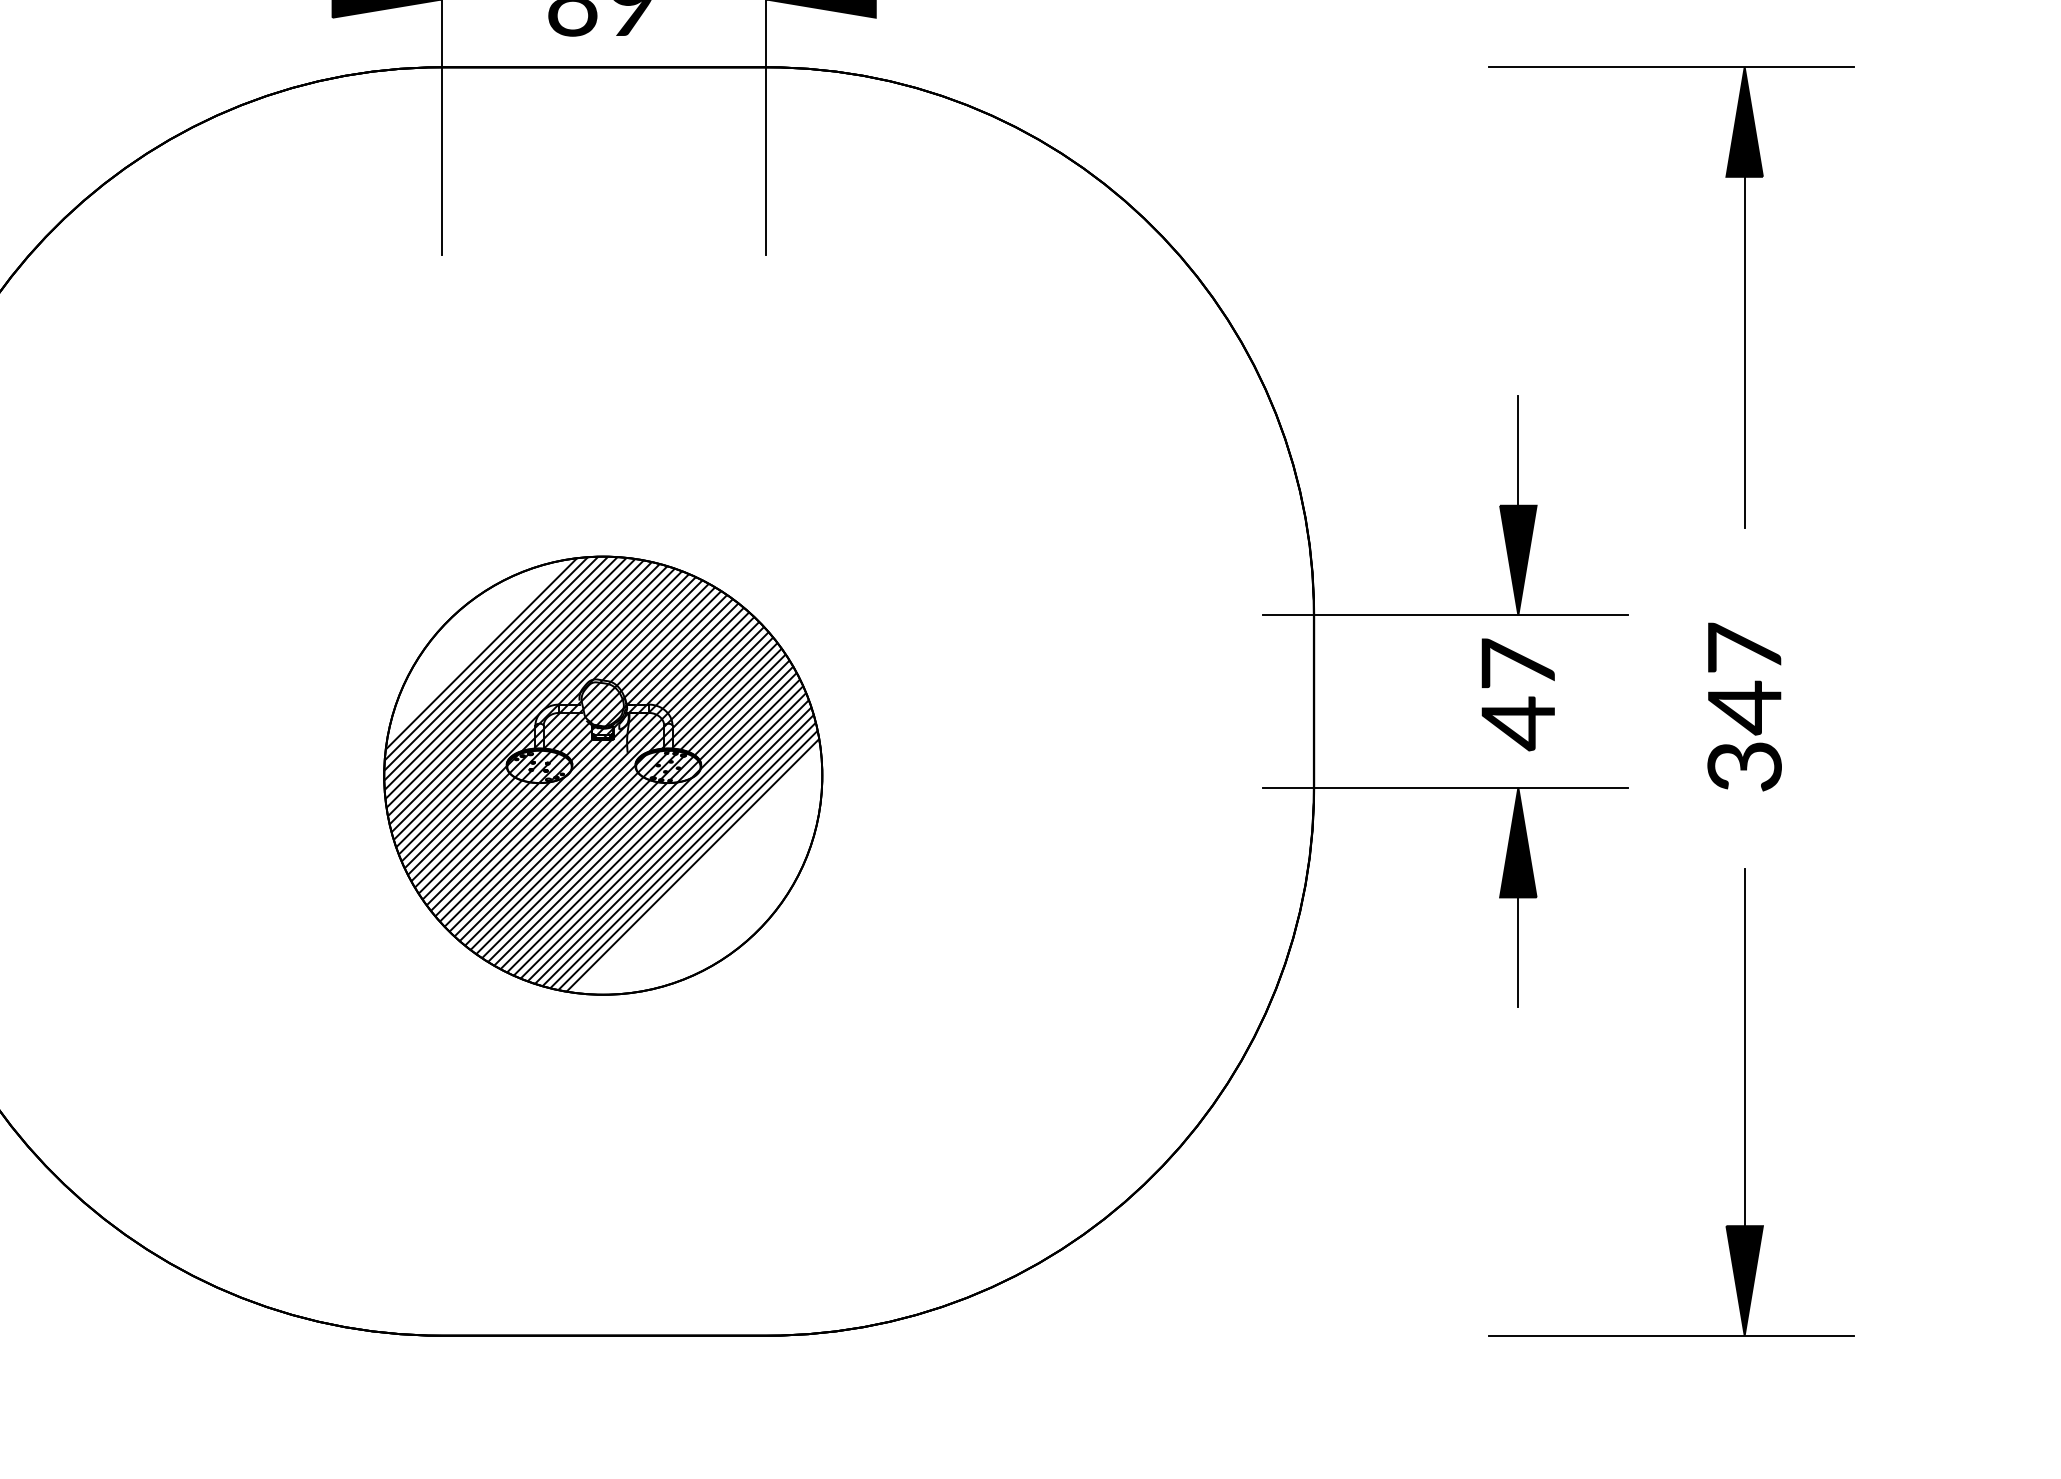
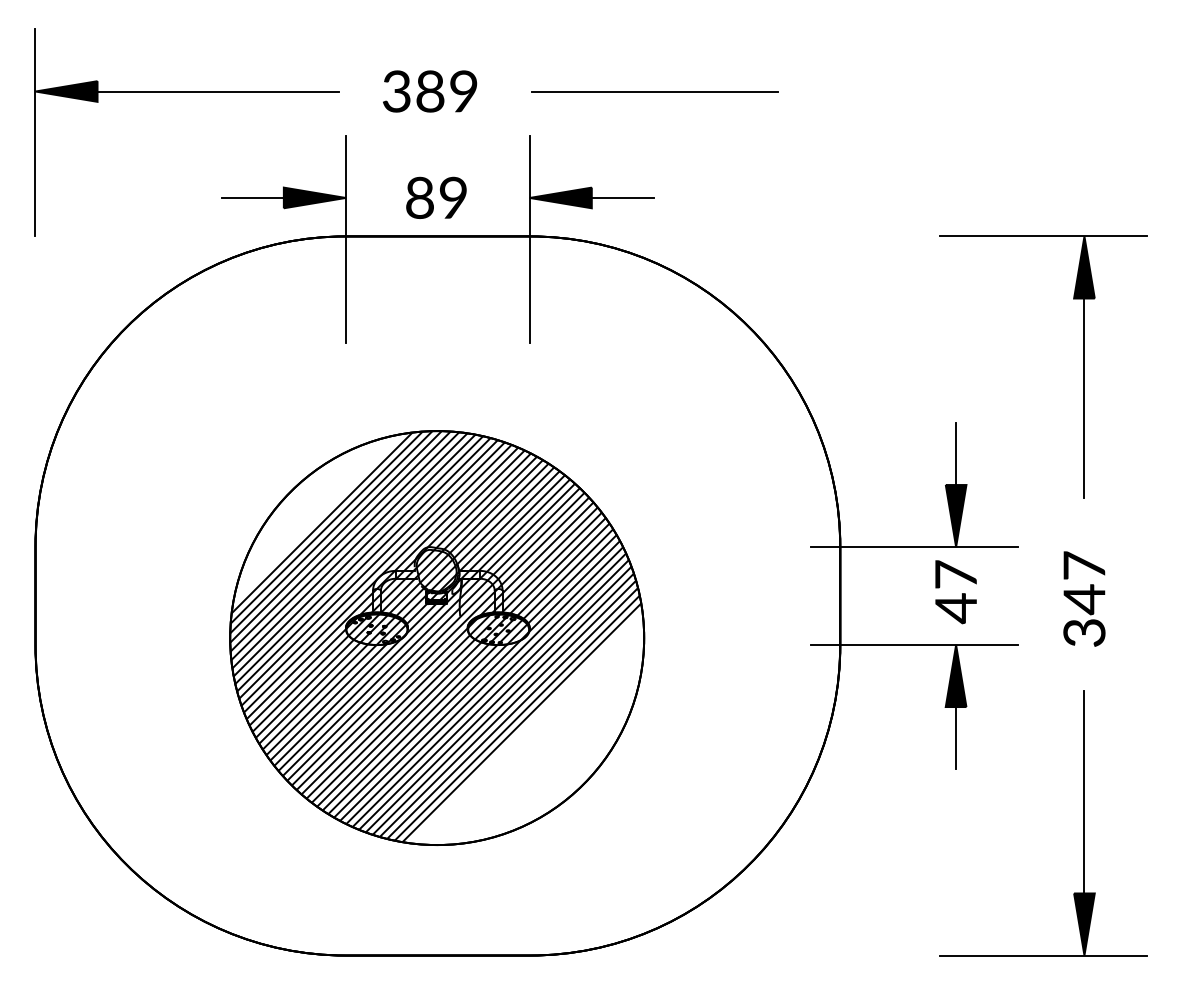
part: (603, 774) -> (437, 637), size x1.67

